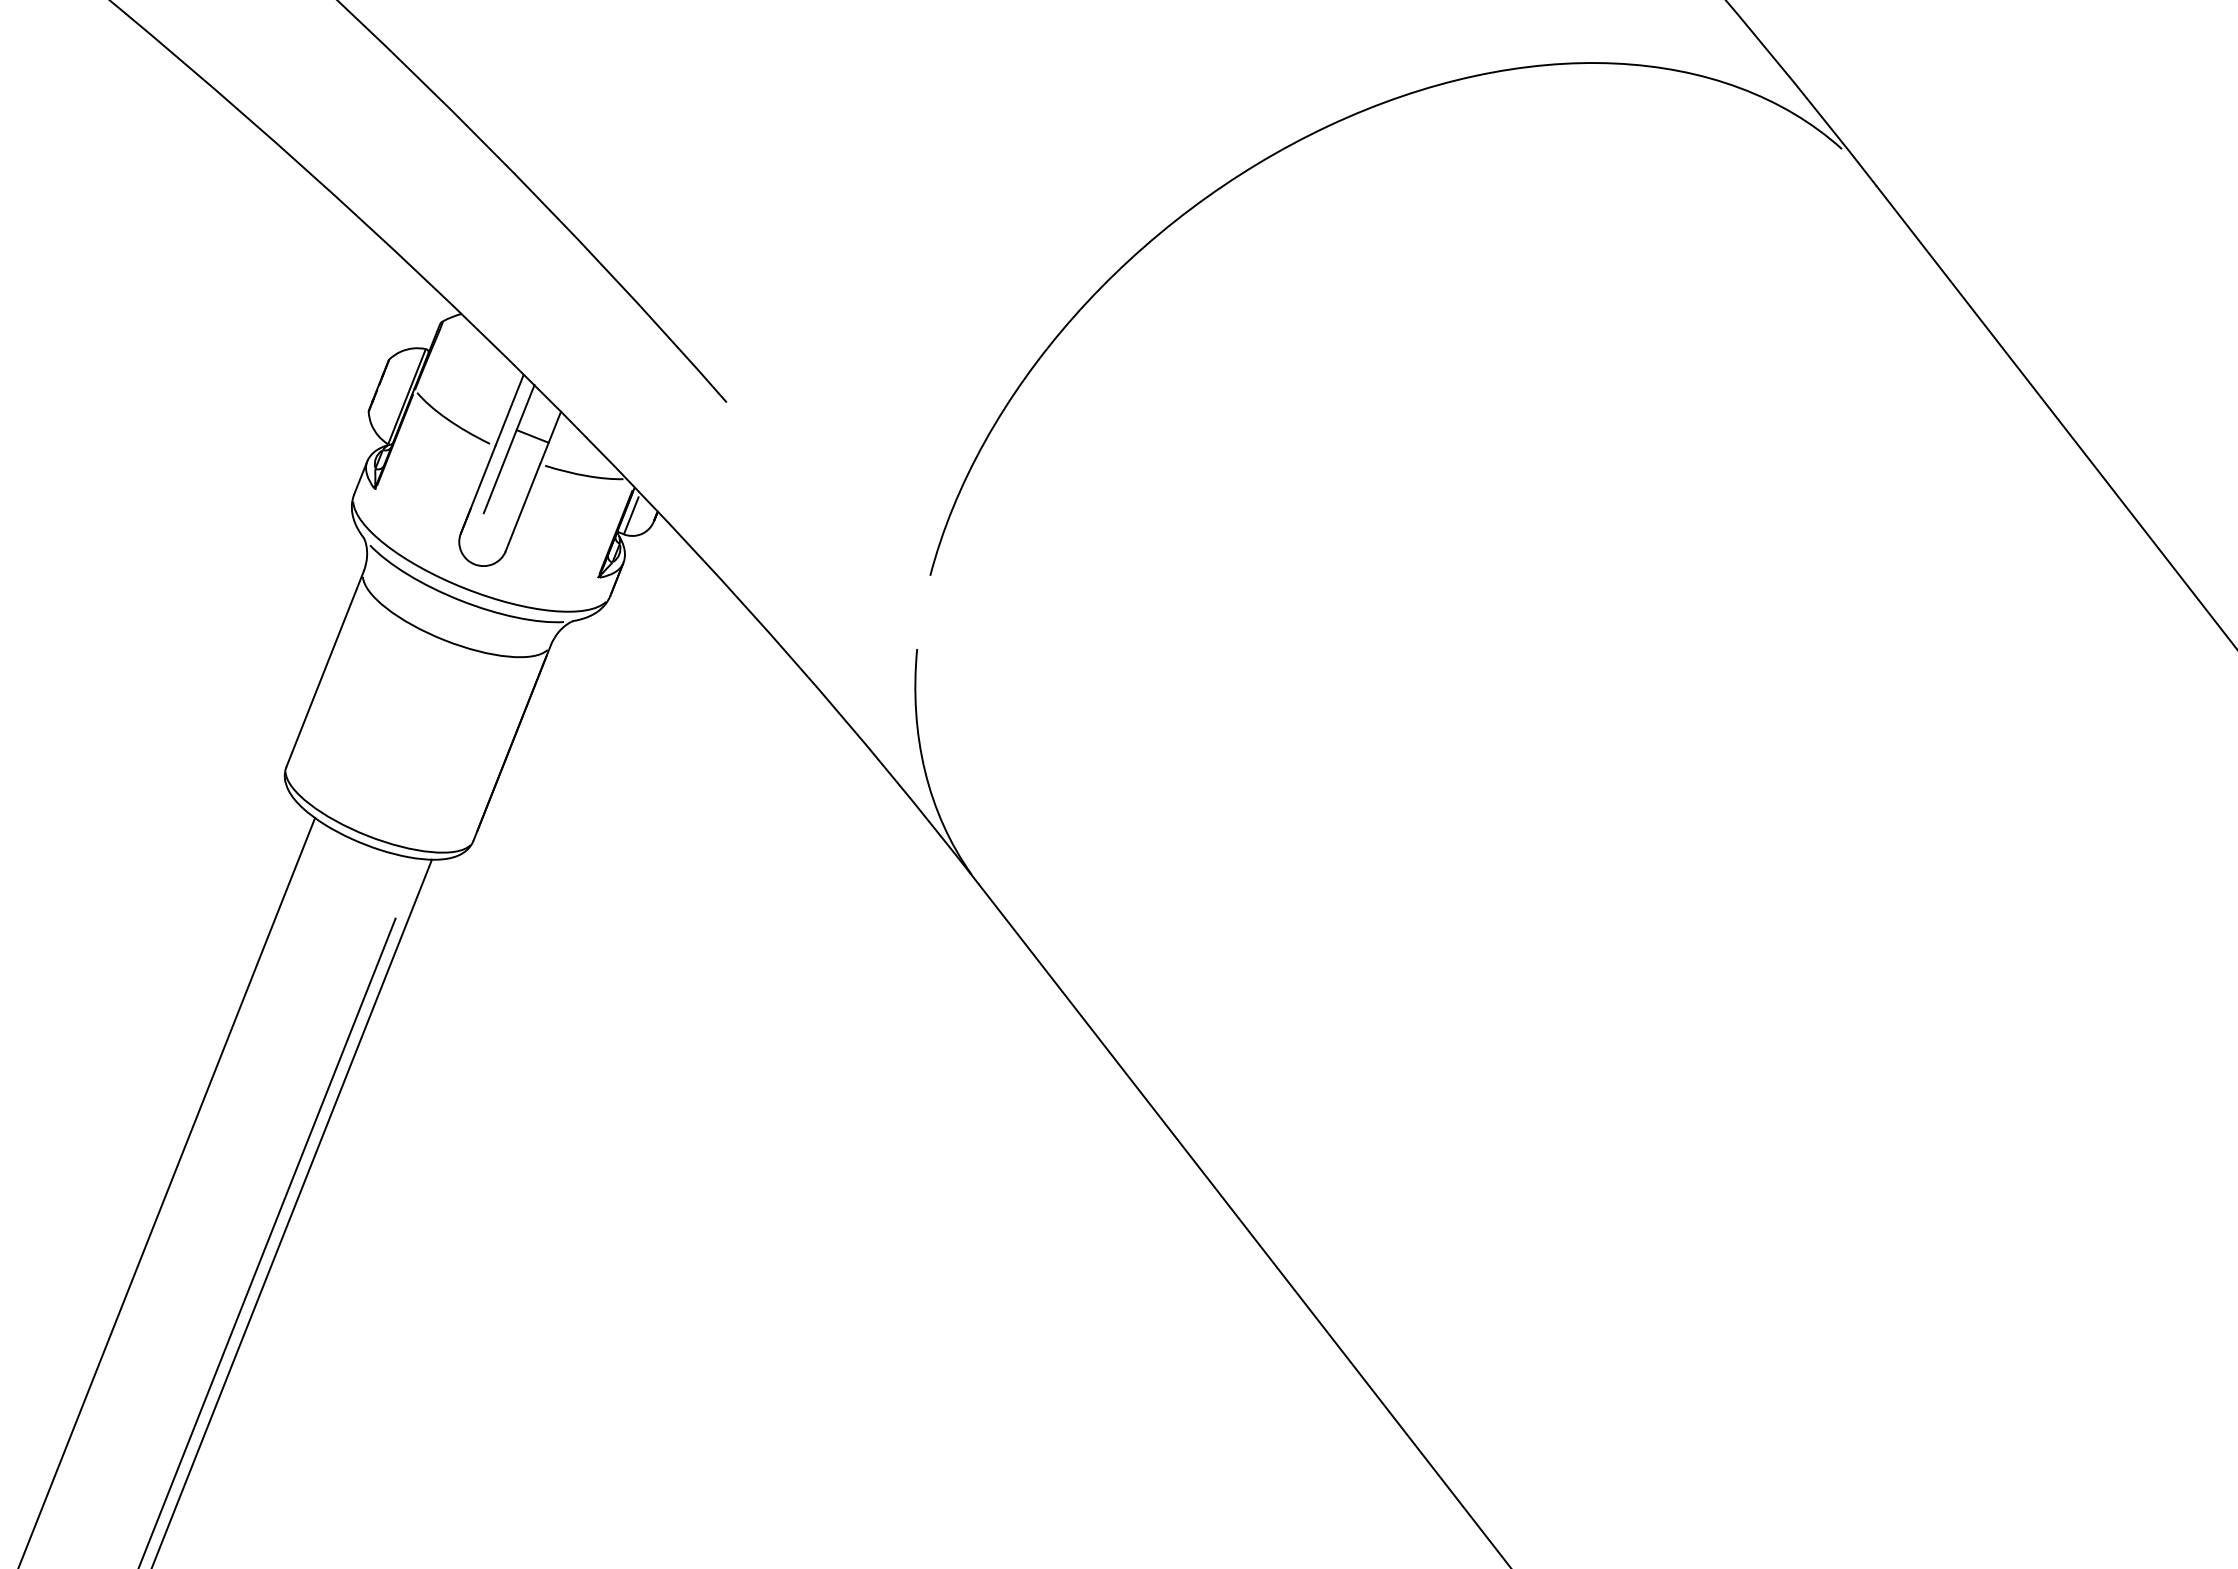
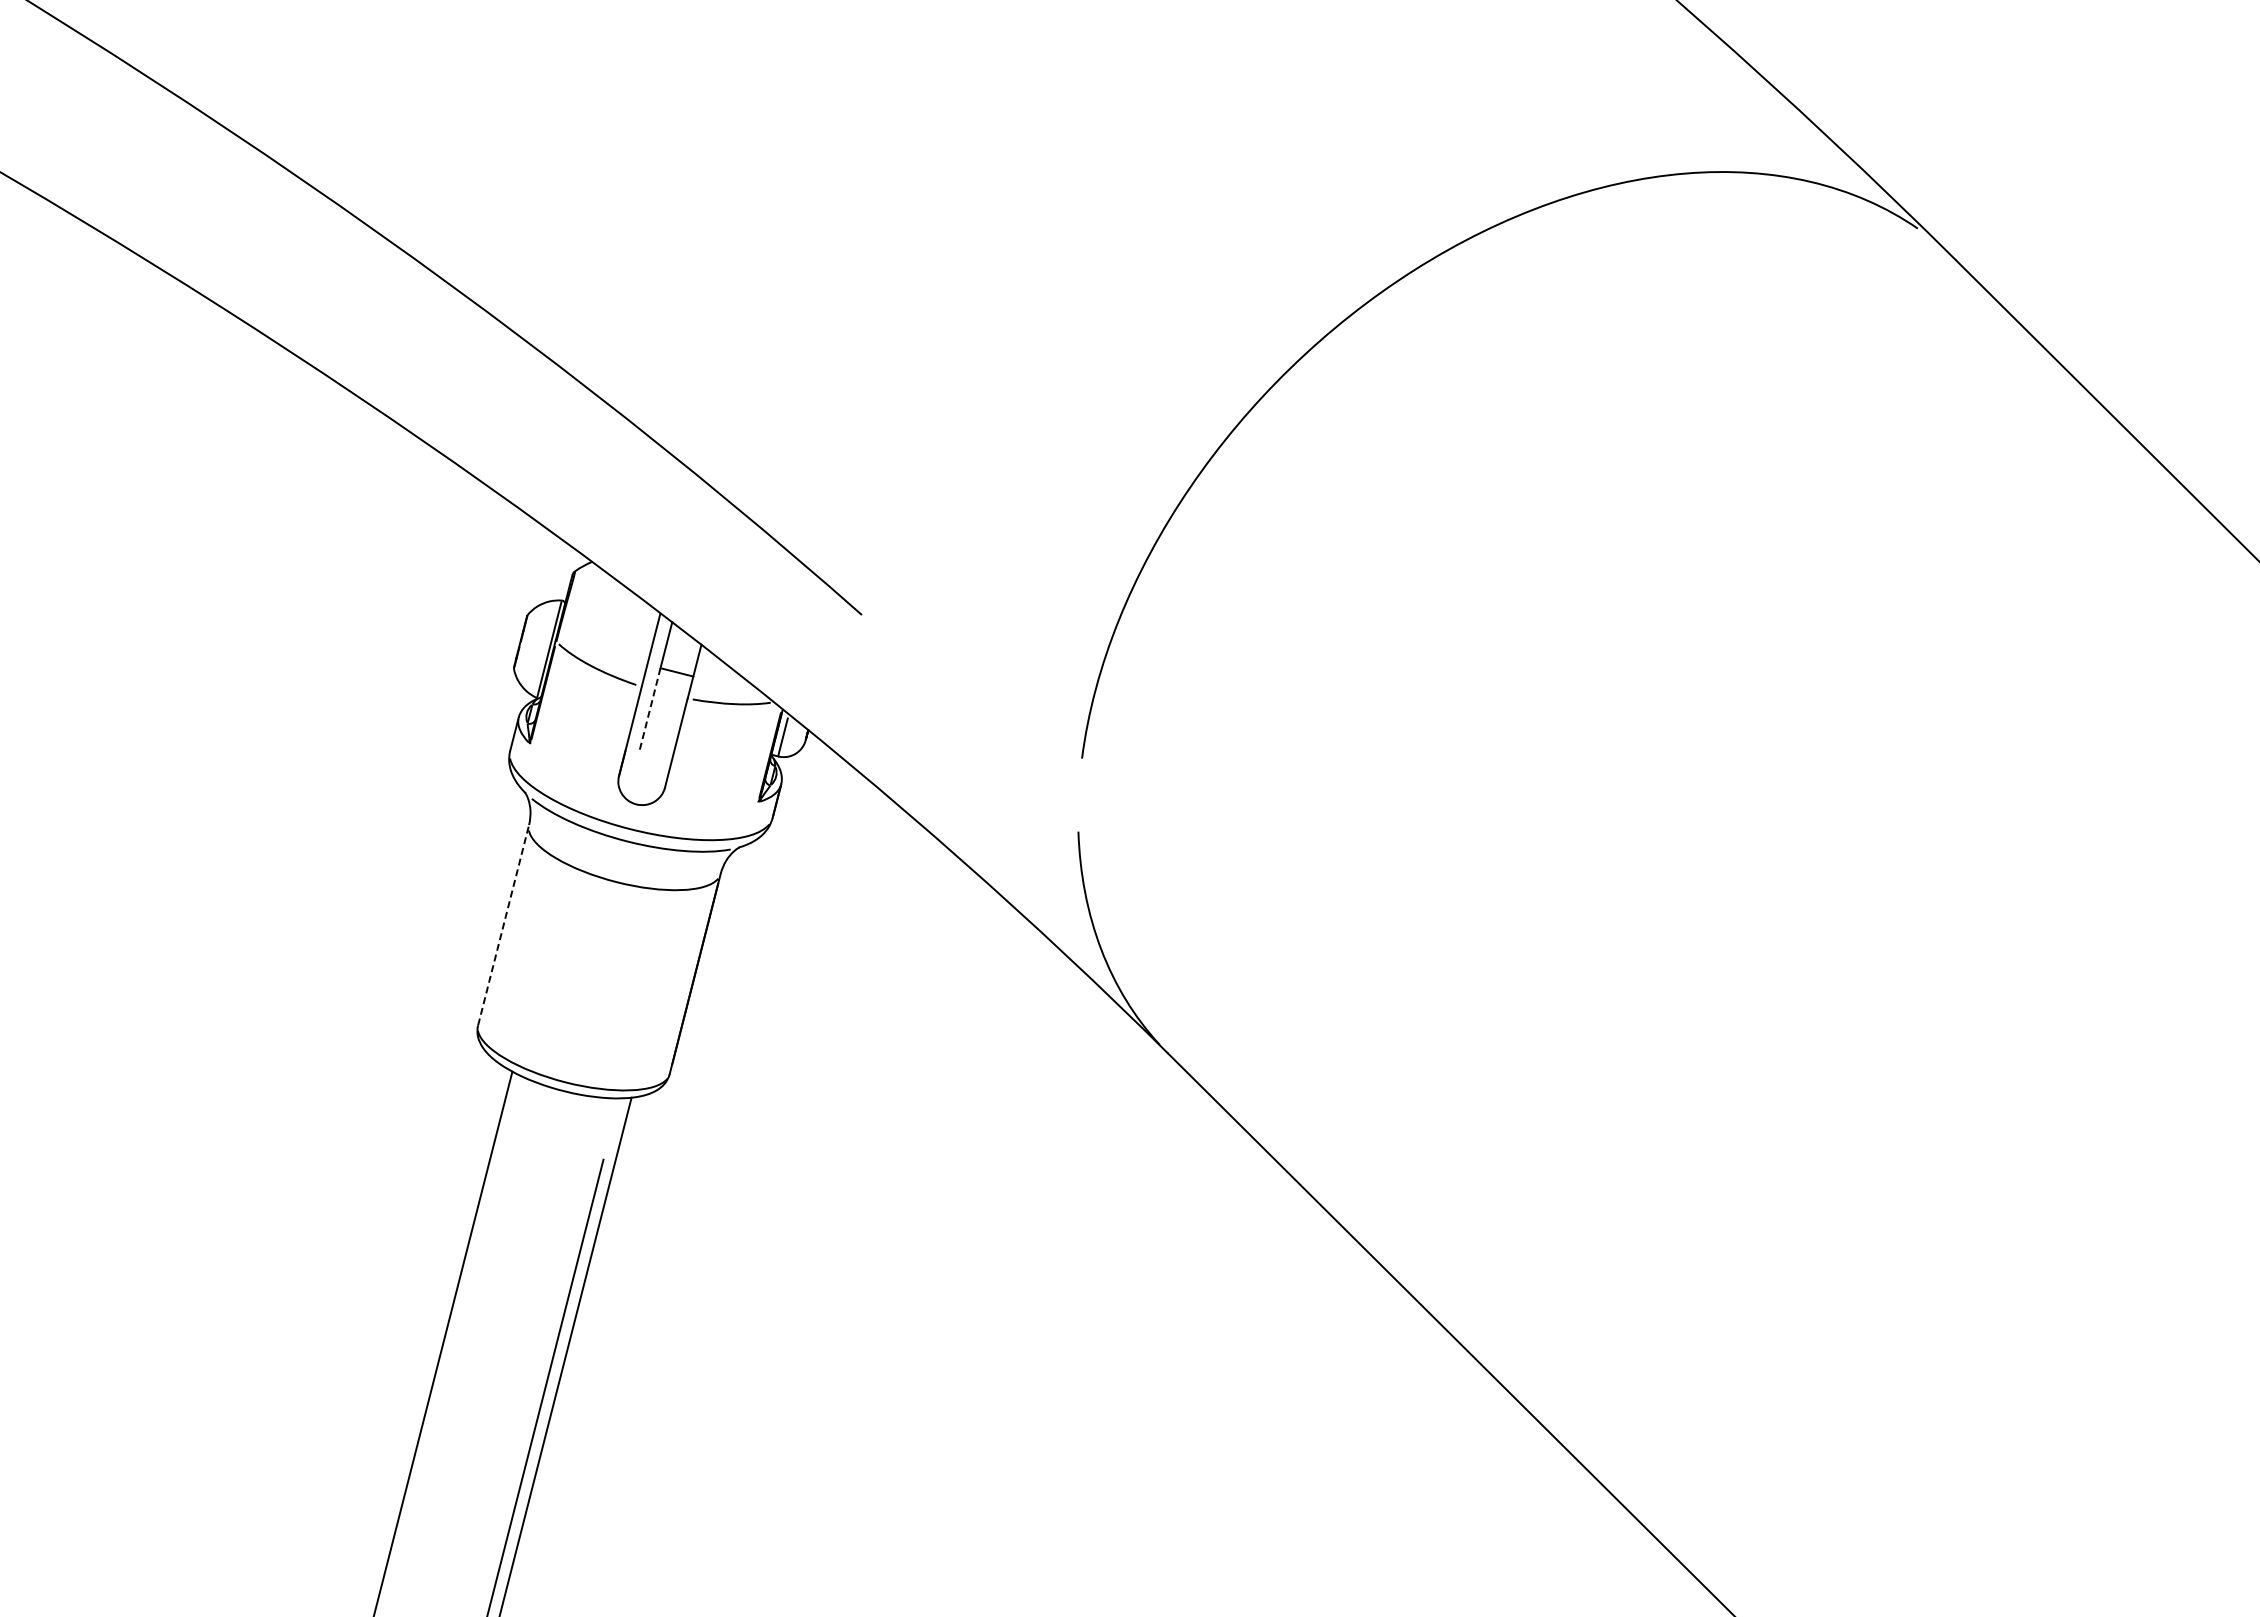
line: (500, 471) -> (649, 710), solid -> dashed
line: (325, 668) -> (503, 924), solid -> dashed

